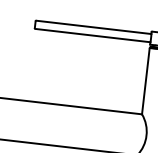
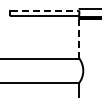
line: (94, 27) -> (45, 10), solid -> dashed
line: (146, 80) -> (79, 38), solid -> dashed

